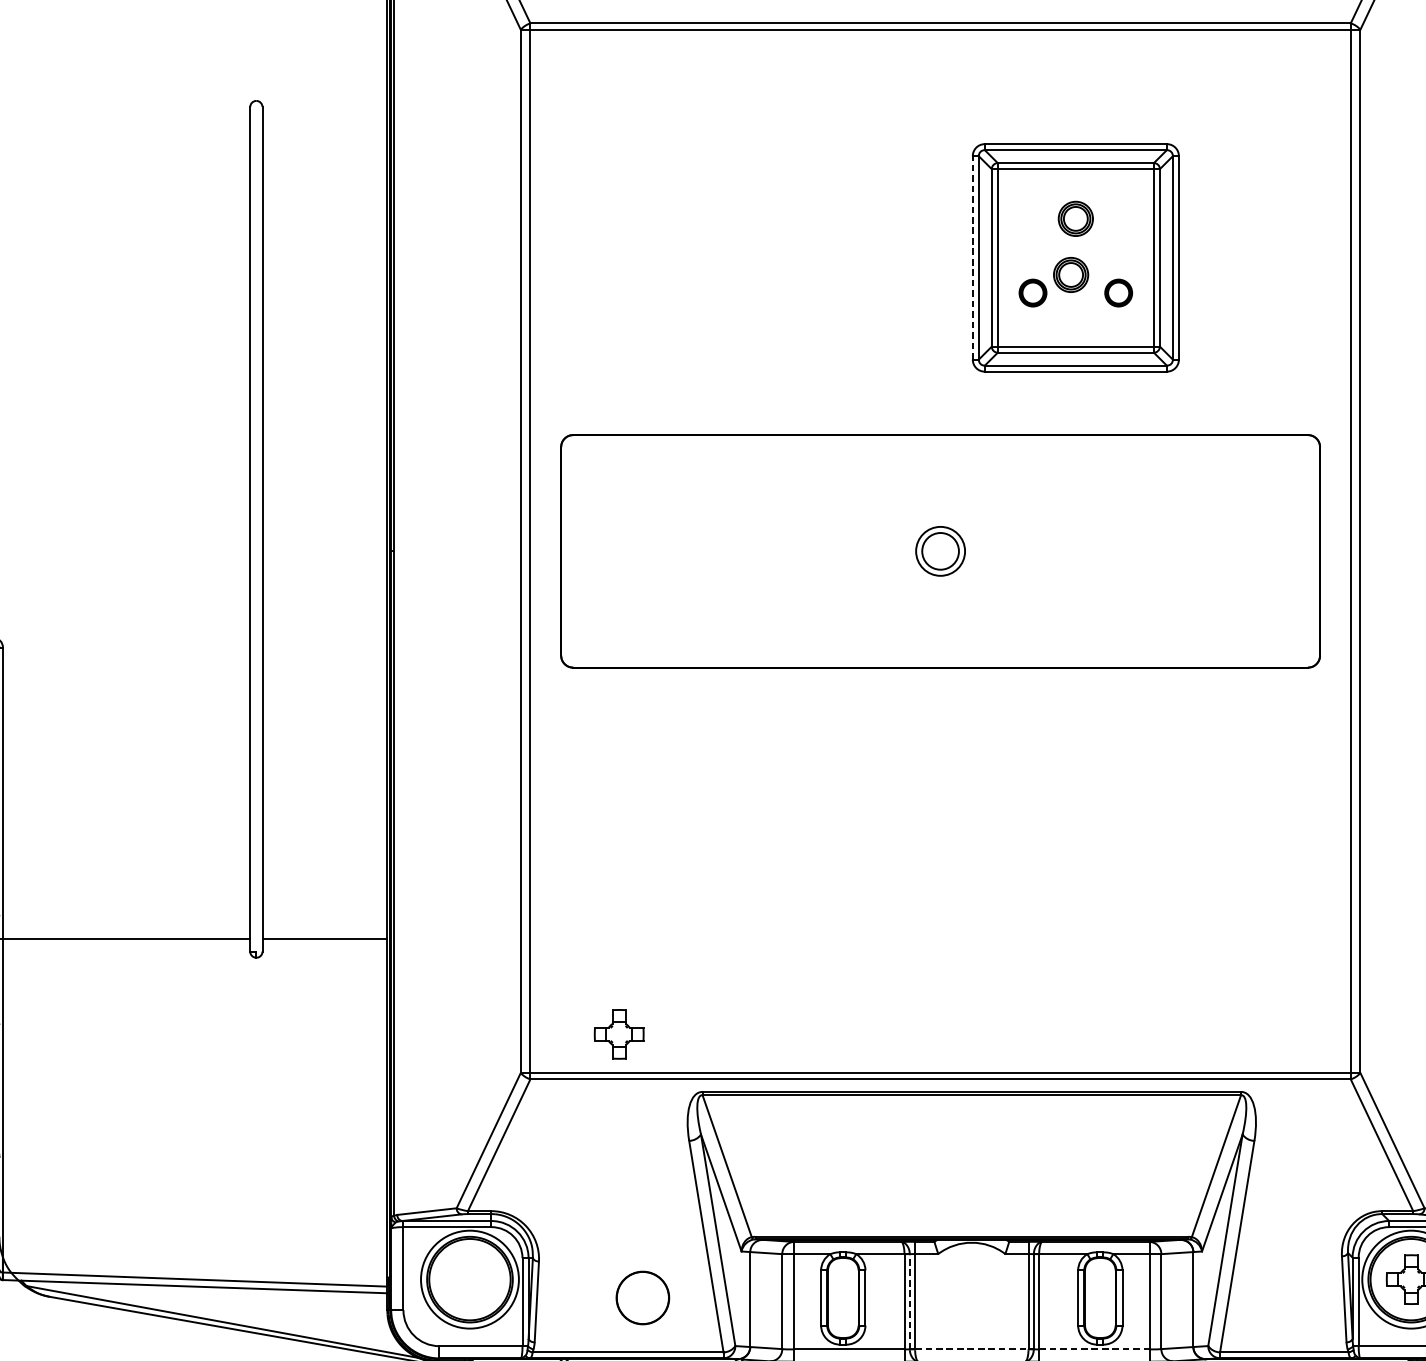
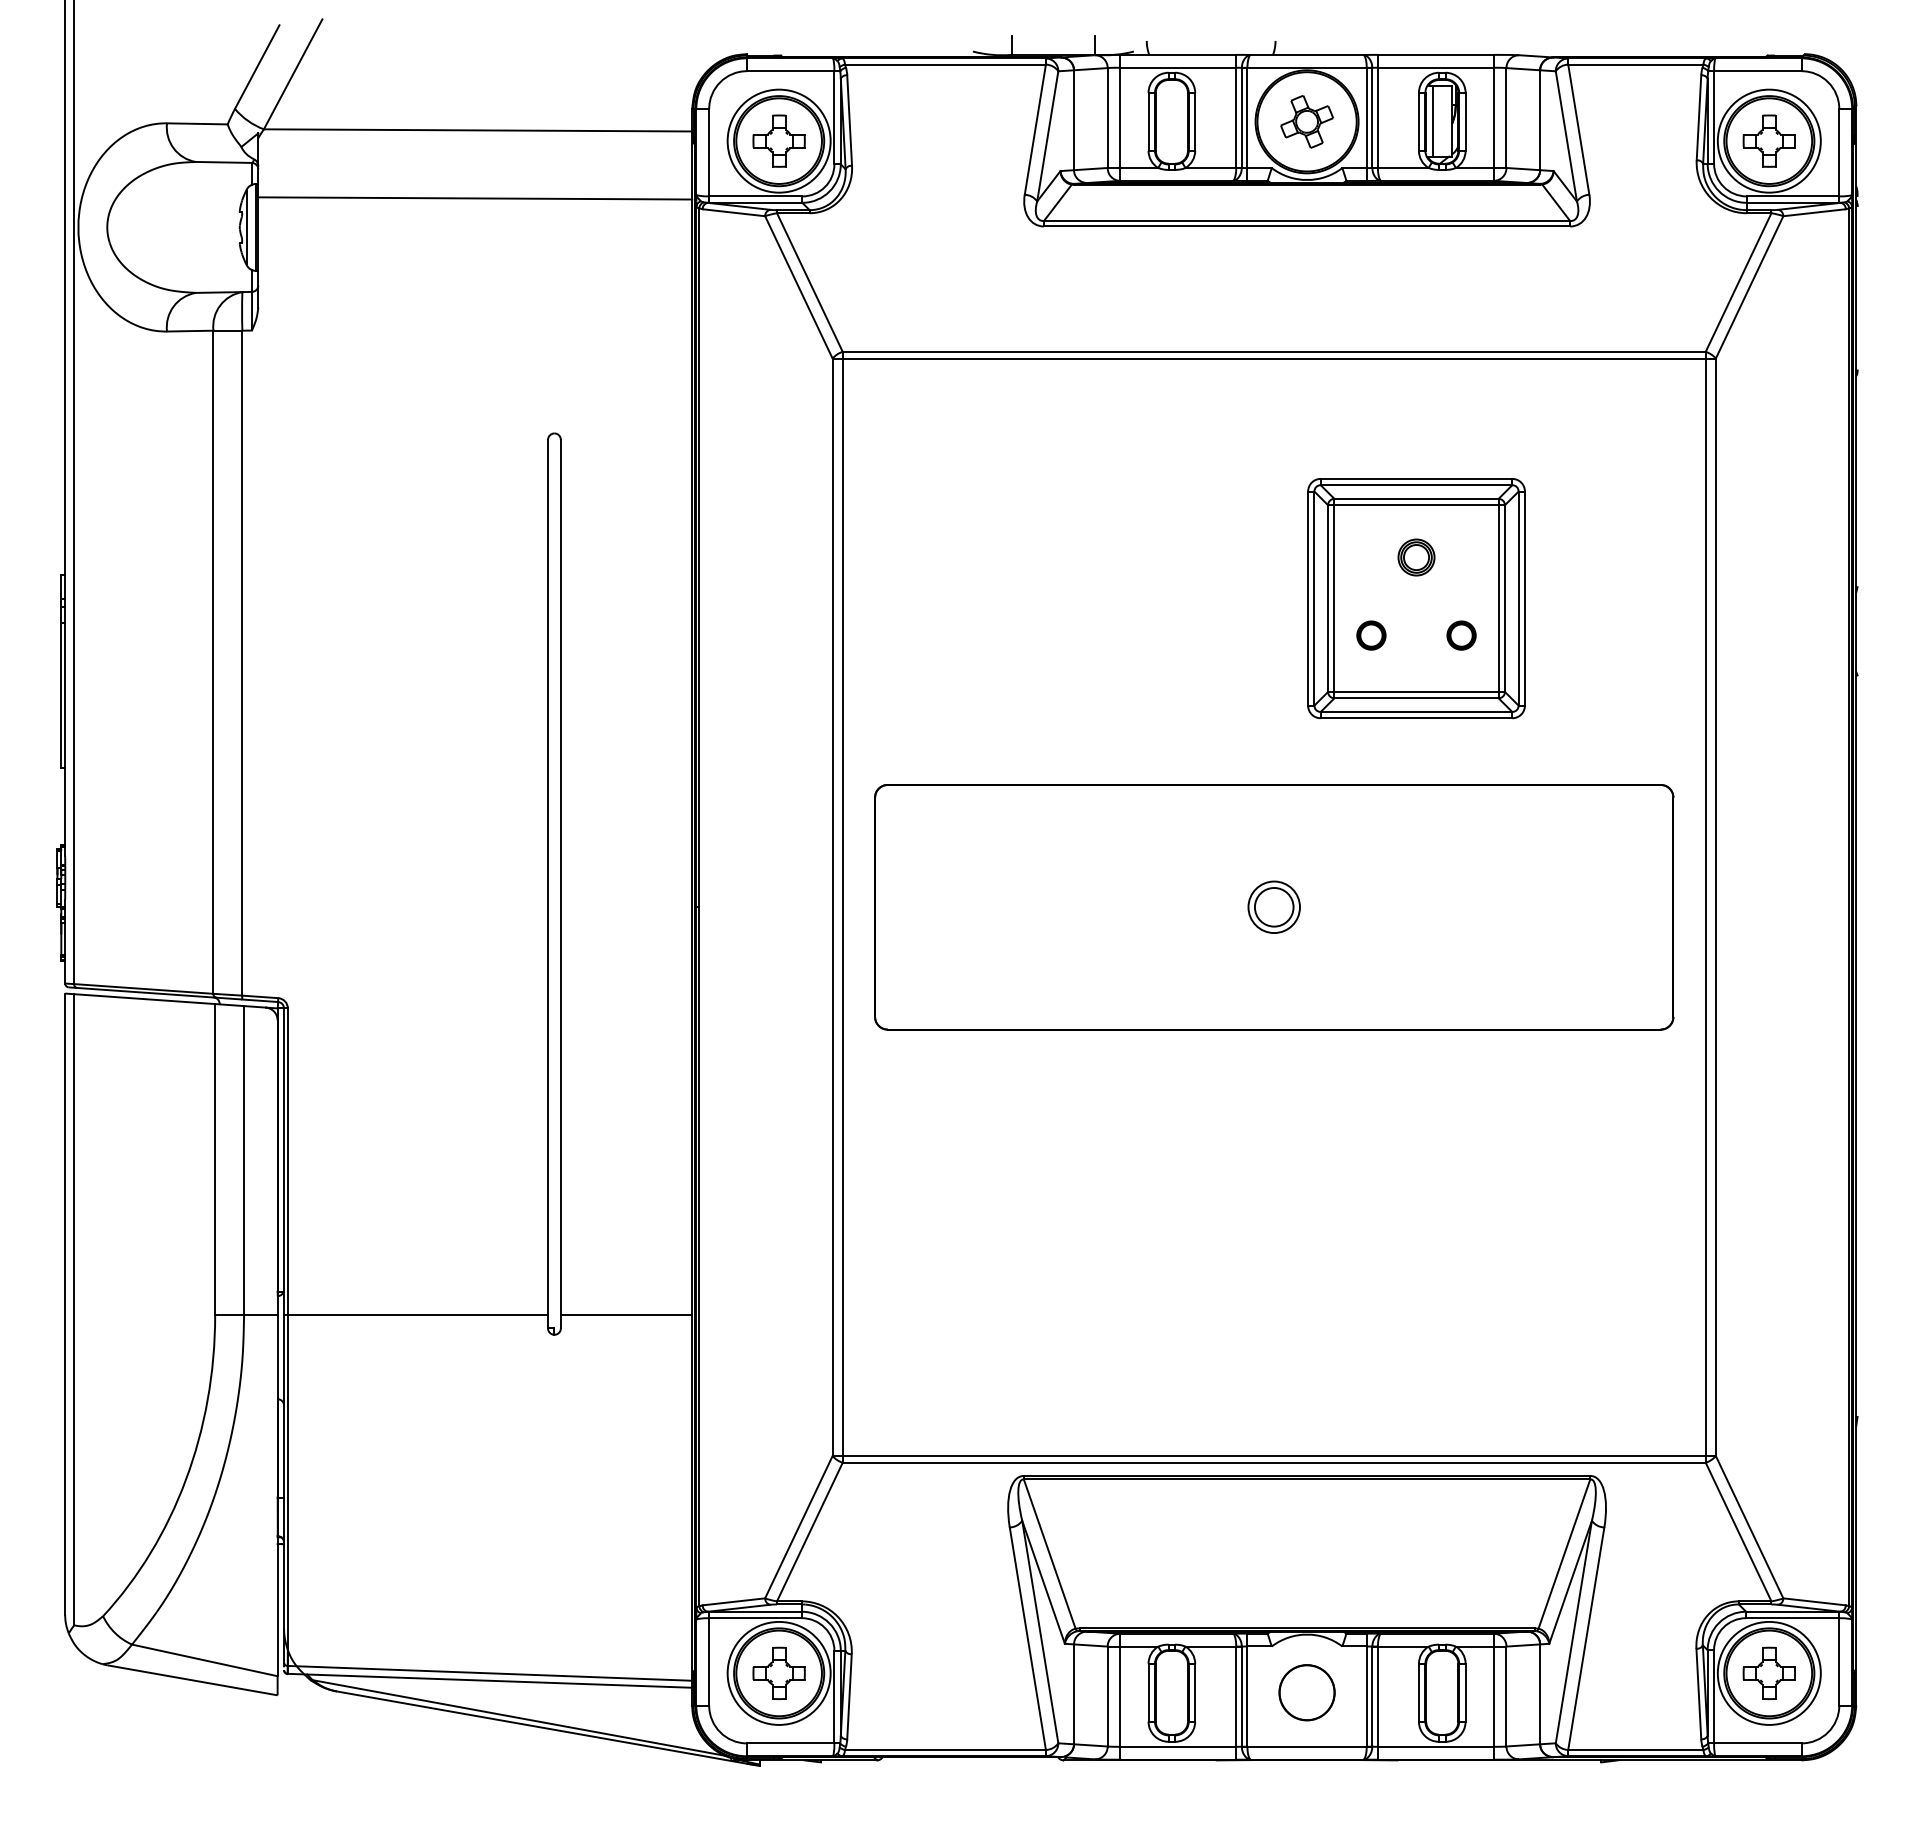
line: (973, 257) -> (1308, 598), dashed -> solid
part: (1071, 274) -> (1411, 616), removed
part: (618, 1033) -> (778, 1672), moved
circle: (642, 1297) -> (1306, 1692), moved
line: (909, 1301) -> (1241, 1696), dashed -> solid
line: (972, 1349) -> (1307, 1746), dashed -> solid
line: (1094, 1349) -> (1436, 1746), dashed -> solid

